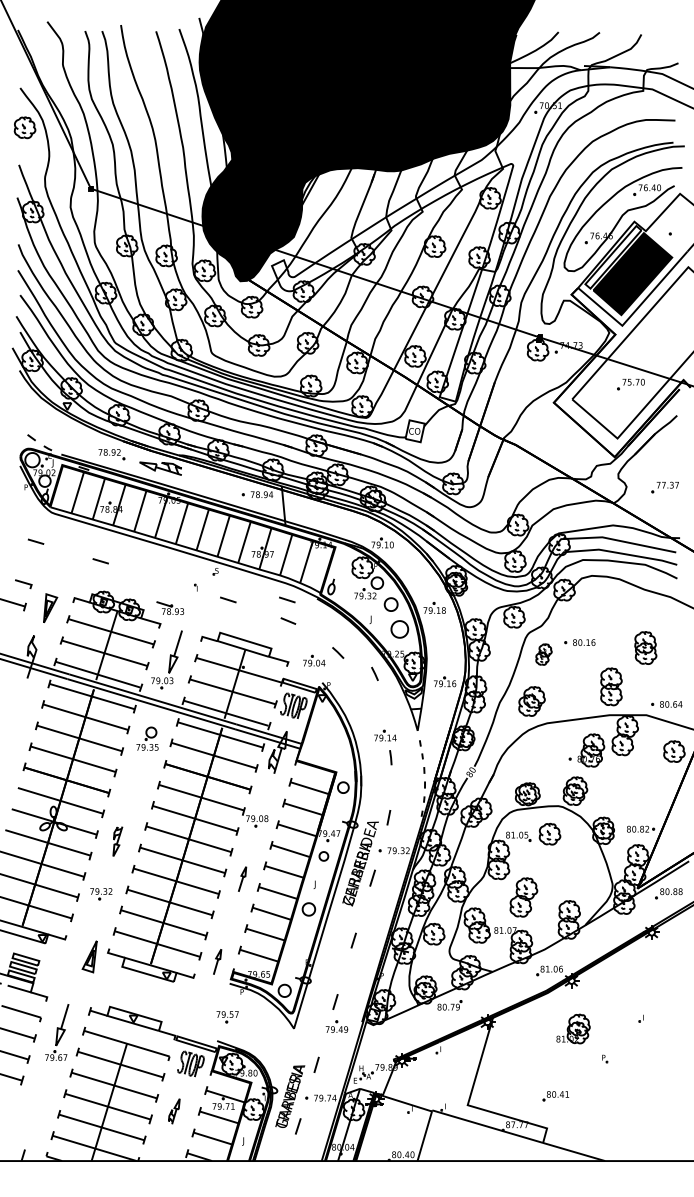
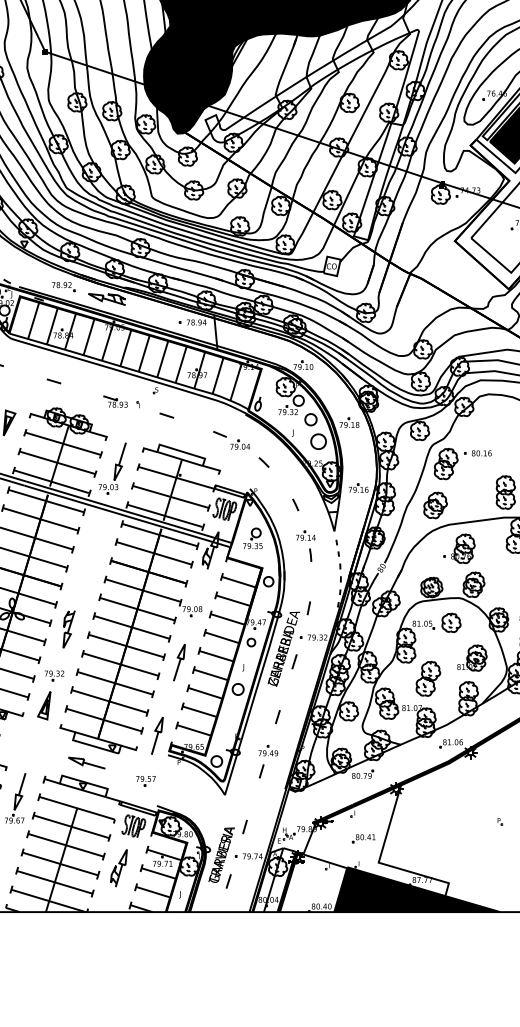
line: (287, 599) -> (219, 415), removed
part: (169, 607) -> (114, 401), moved
part: (543, 654) -> (445, 463), size x1.67
part: (314, 660) -> (240, 444), moved
line: (374, 673) -> (295, 504), moved
part: (147, 738) -> (252, 538), moved
part: (586, 750) -> (459, 548), moved
part: (117, 841) -> (68, 629), size x1.43
part: (242, 879) -> (179, 662), size x1.67
part: (89, 956) -> (44, 705), moved
part: (217, 961) -> (157, 735), size x1.67
part: (137, 992) -> (86, 762), added
part: (227, 1017) -> (145, 781), moved
part: (336, 1026) -> (267, 750), moved
part: (573, 1028) -> (472, 657), moved
part: (555, 1096) -> (363, 839), moved
part: (174, 1111) -> (119, 868), size x1.67
fill: (511, 1135) -> (417, 889), added

